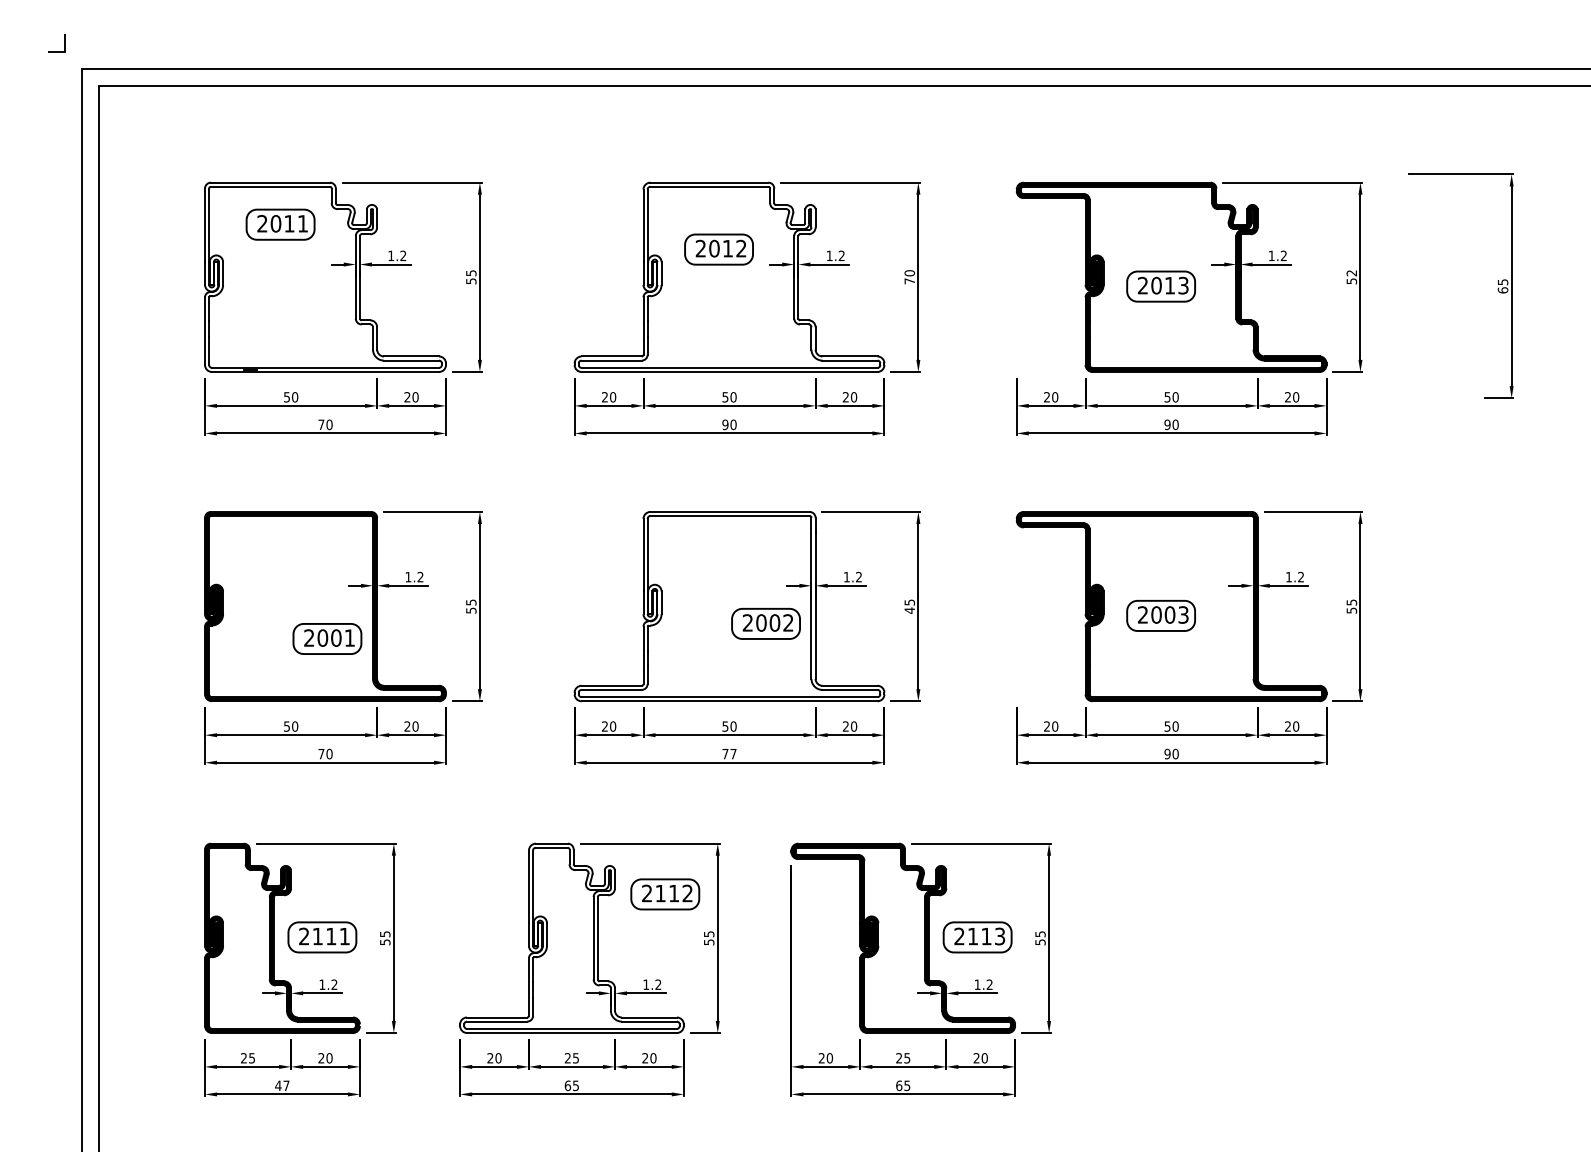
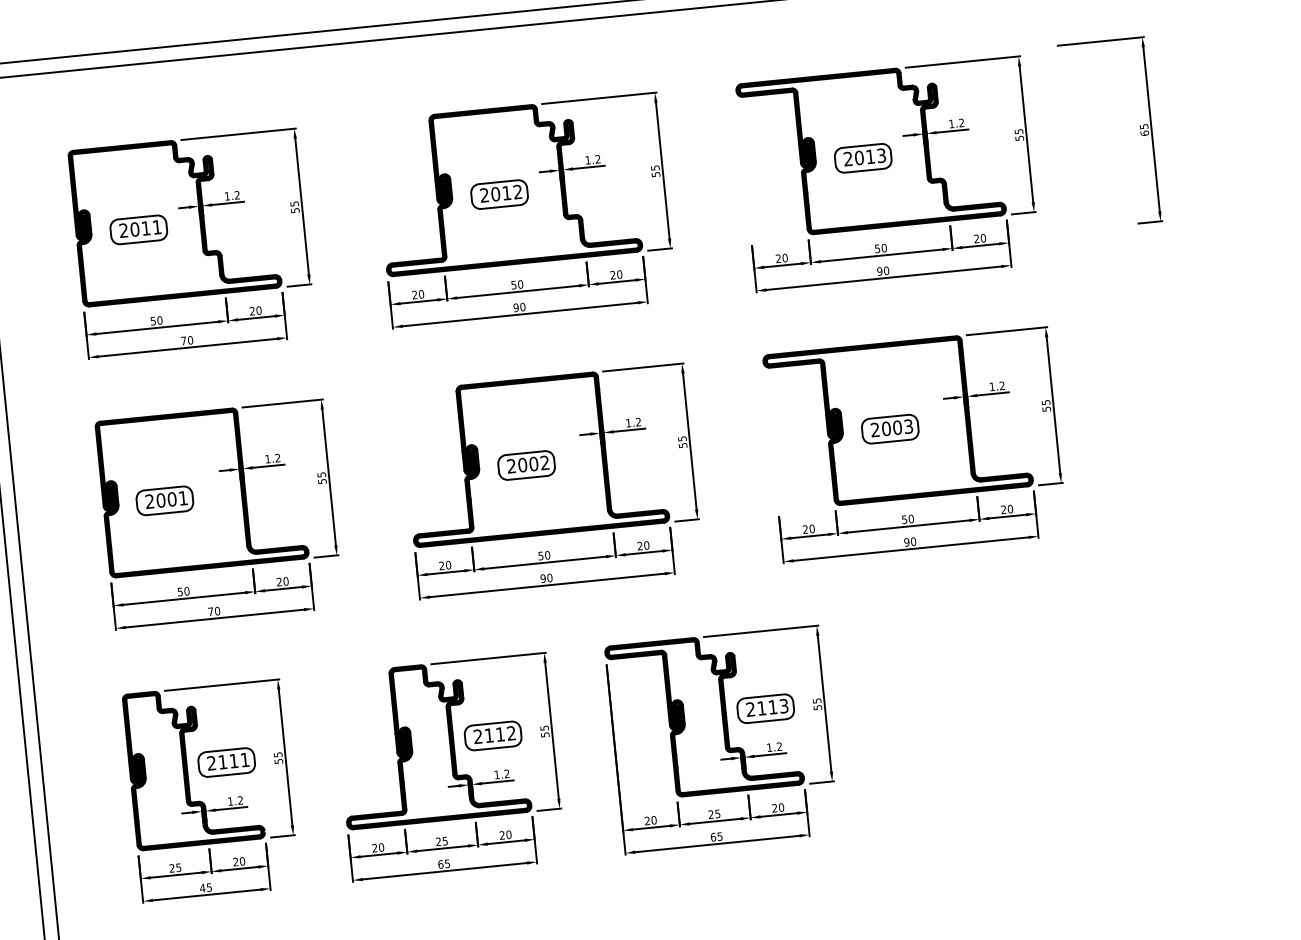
part: (280, 224) -> (138, 229), moved
part: (718, 249) -> (499, 194), moved
text: (1351, 273) -> (1018, 131), 52 -> 55
fill: (325, 276) -> (175, 218), added
fill: (729, 276) -> (507, 185), added
text: (909, 277) -> (655, 171), 70 -> 55
fill: (729, 606) -> (534, 456), added
text: (909, 610) -> (682, 445), 45 -> 55
part: (765, 623) -> (526, 465), moved
part: (327, 638) -> (164, 500), moved
text: (729, 753) -> (546, 577), 77 -> 90
part: (665, 894) -> (493, 736), moved
fill: (571, 937) -> (431, 742), added
text: (286, 1085) -> (209, 887), 47 -> 45

